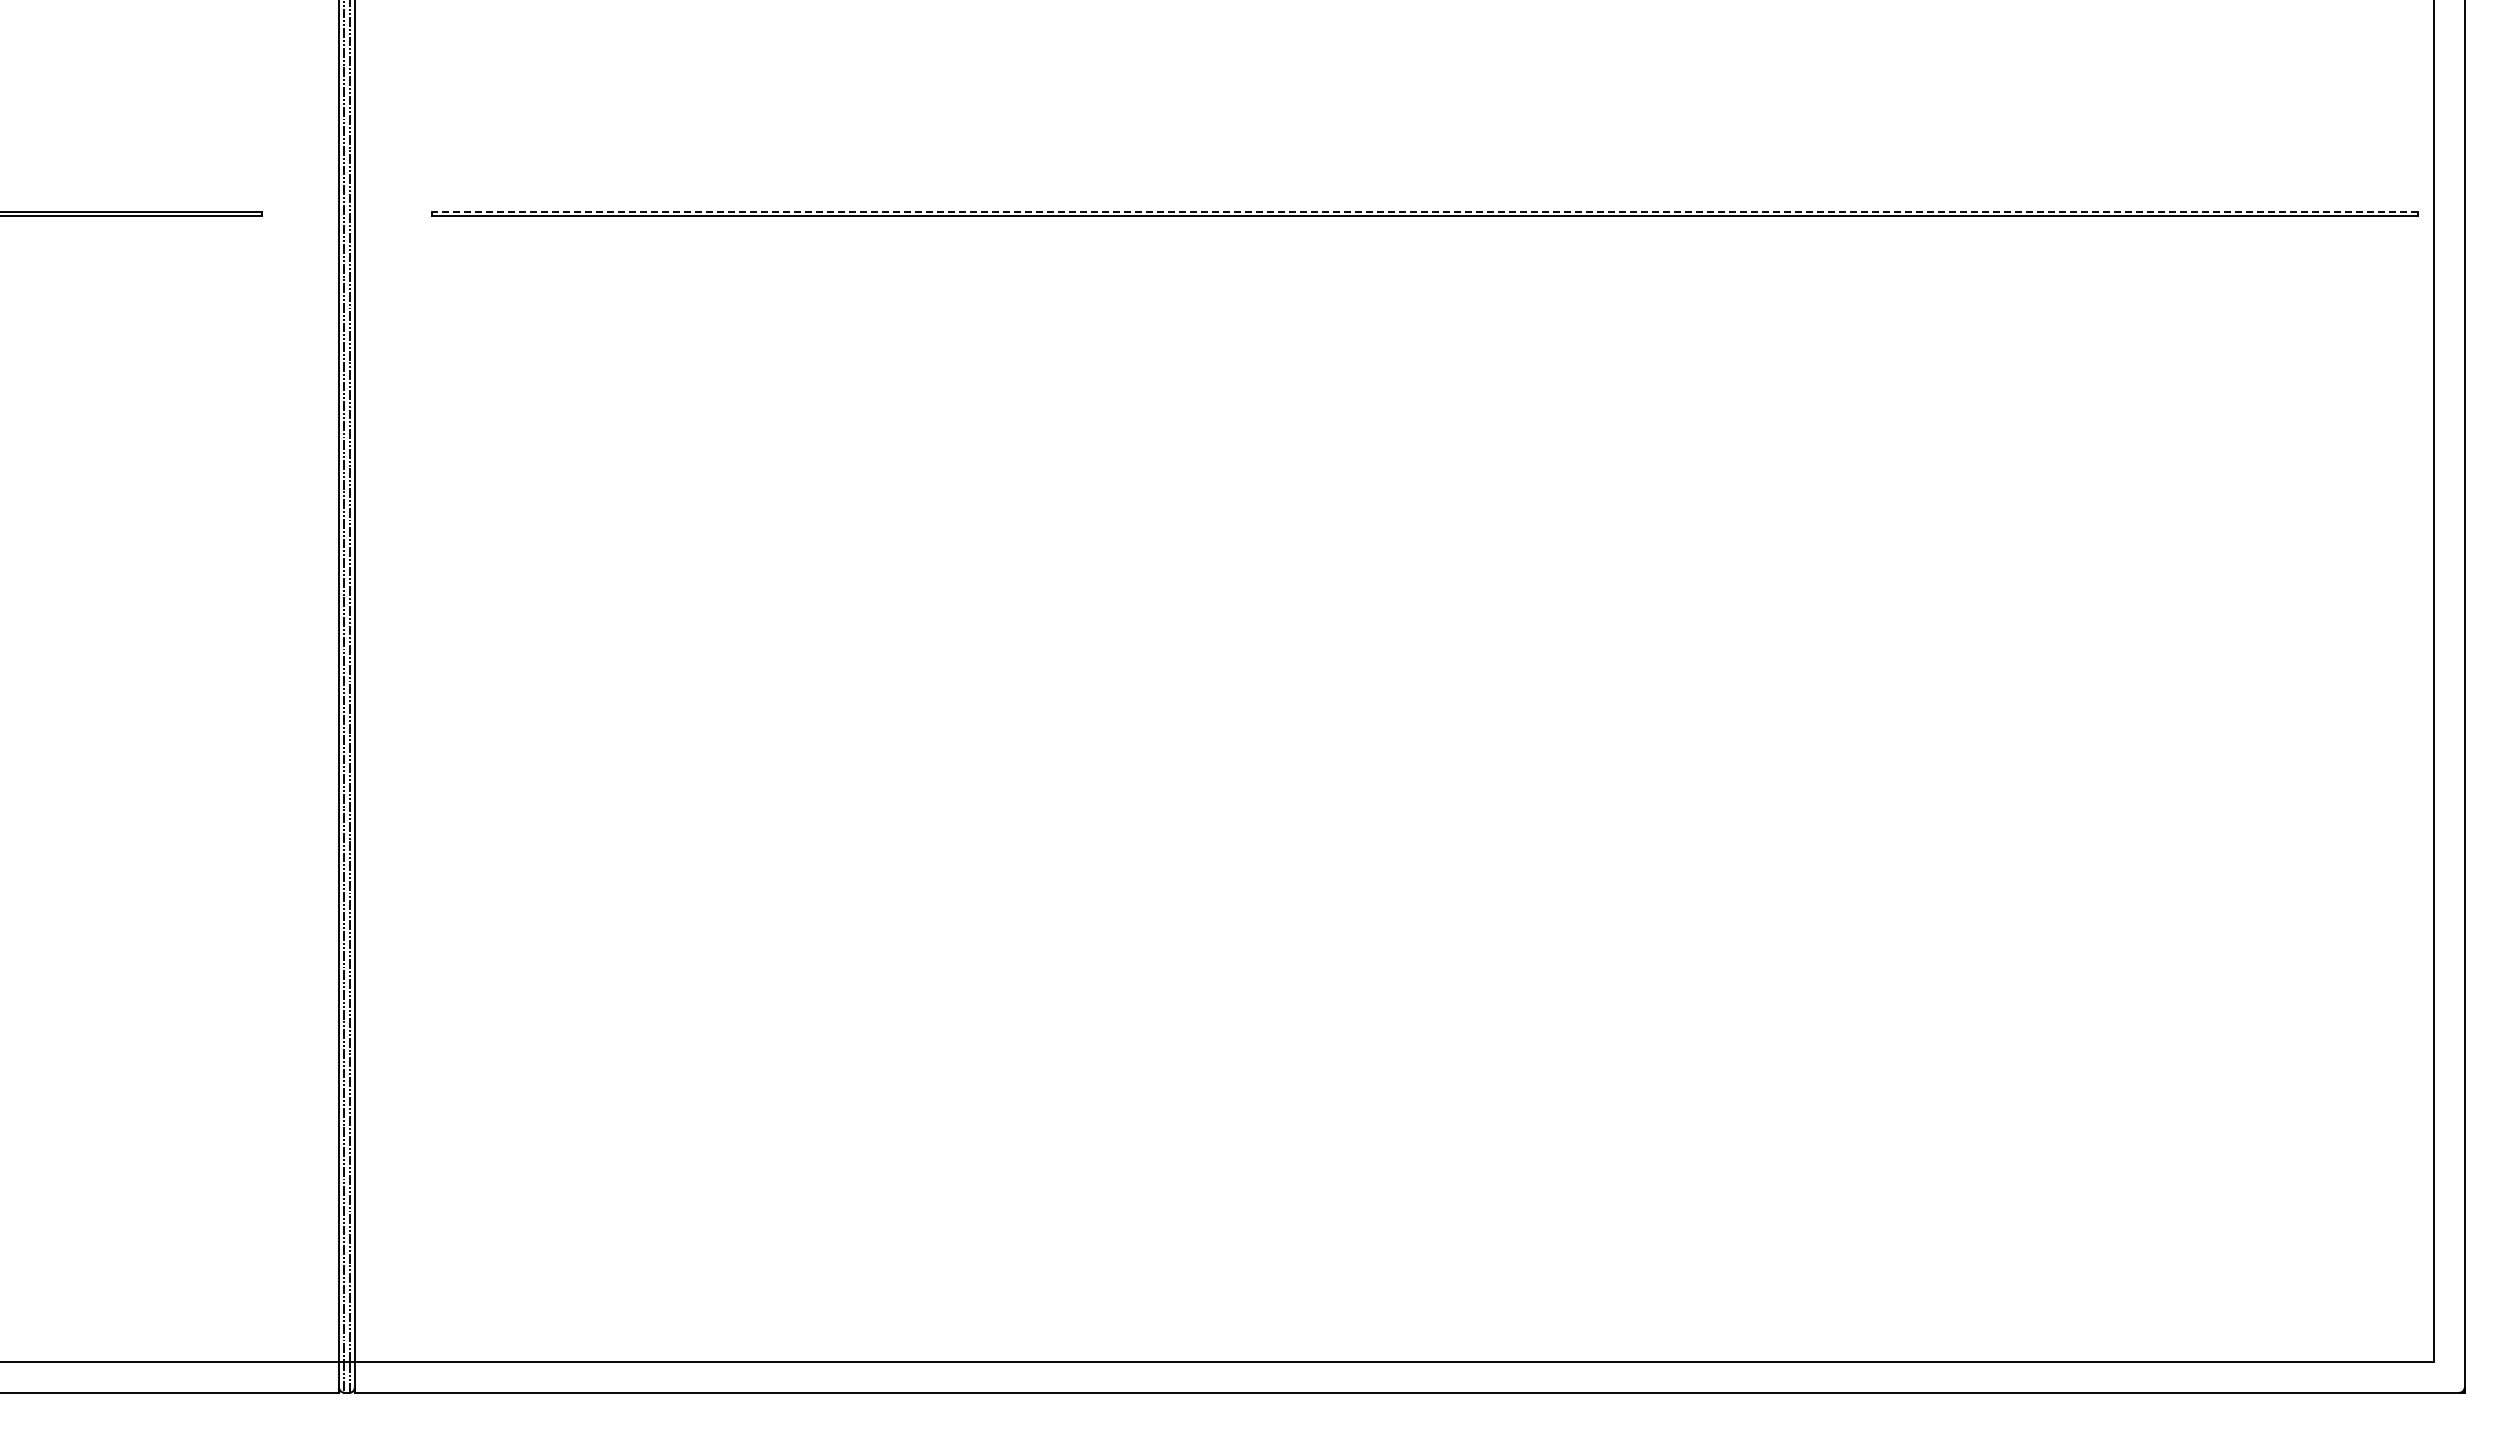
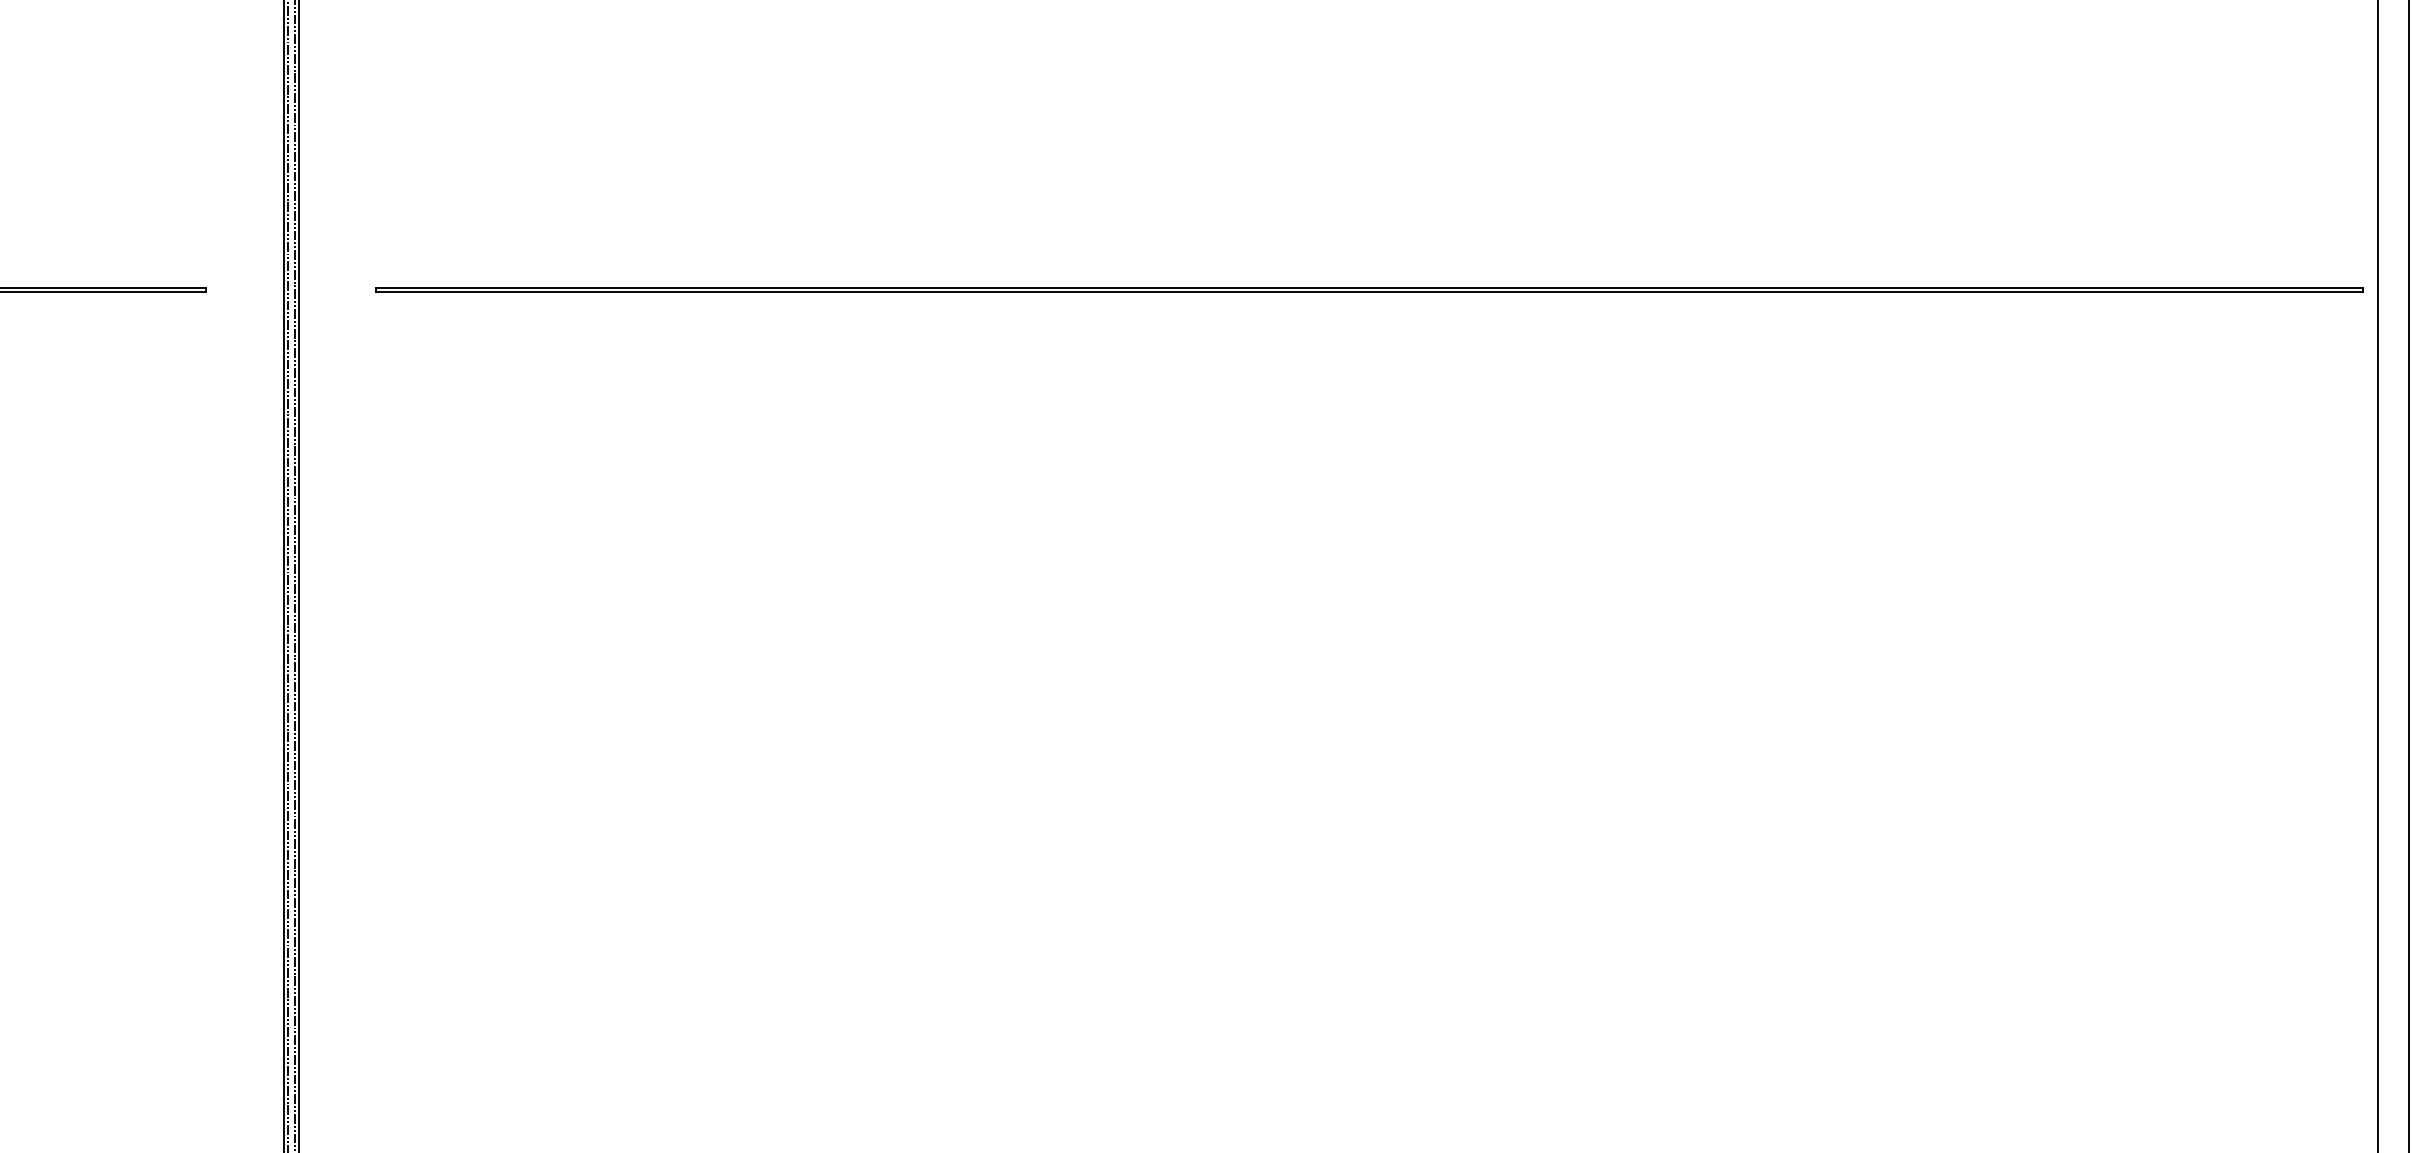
line: (1424, 211) -> (1369, 287), dashed -> solid

